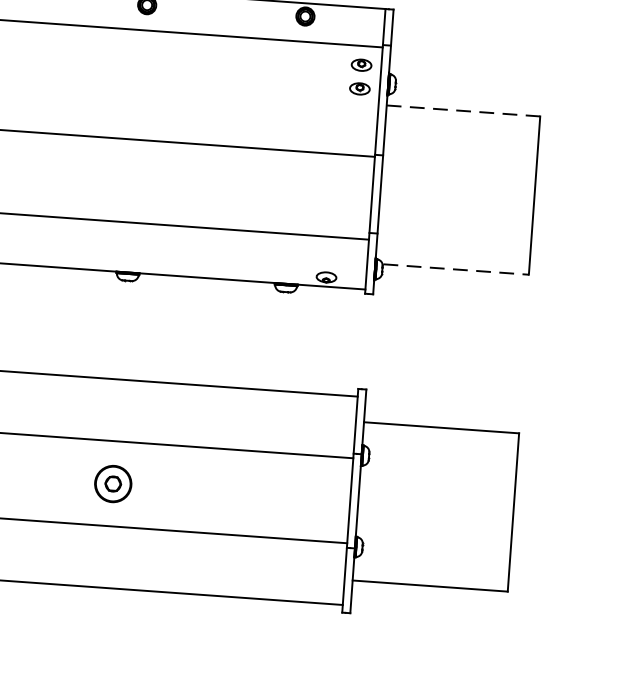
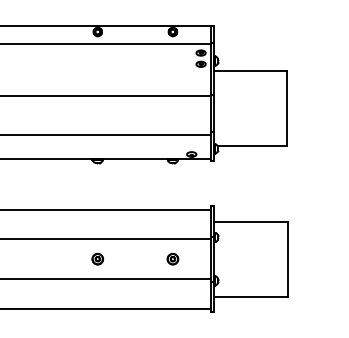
line: (464, 111) -> (251, 71), dashed -> solid
line: (455, 269) -> (252, 146), dashed -> solid
part: (112, 482) -> (97, 258), size x0.62
part: (270, 493) -> (172, 258), added

